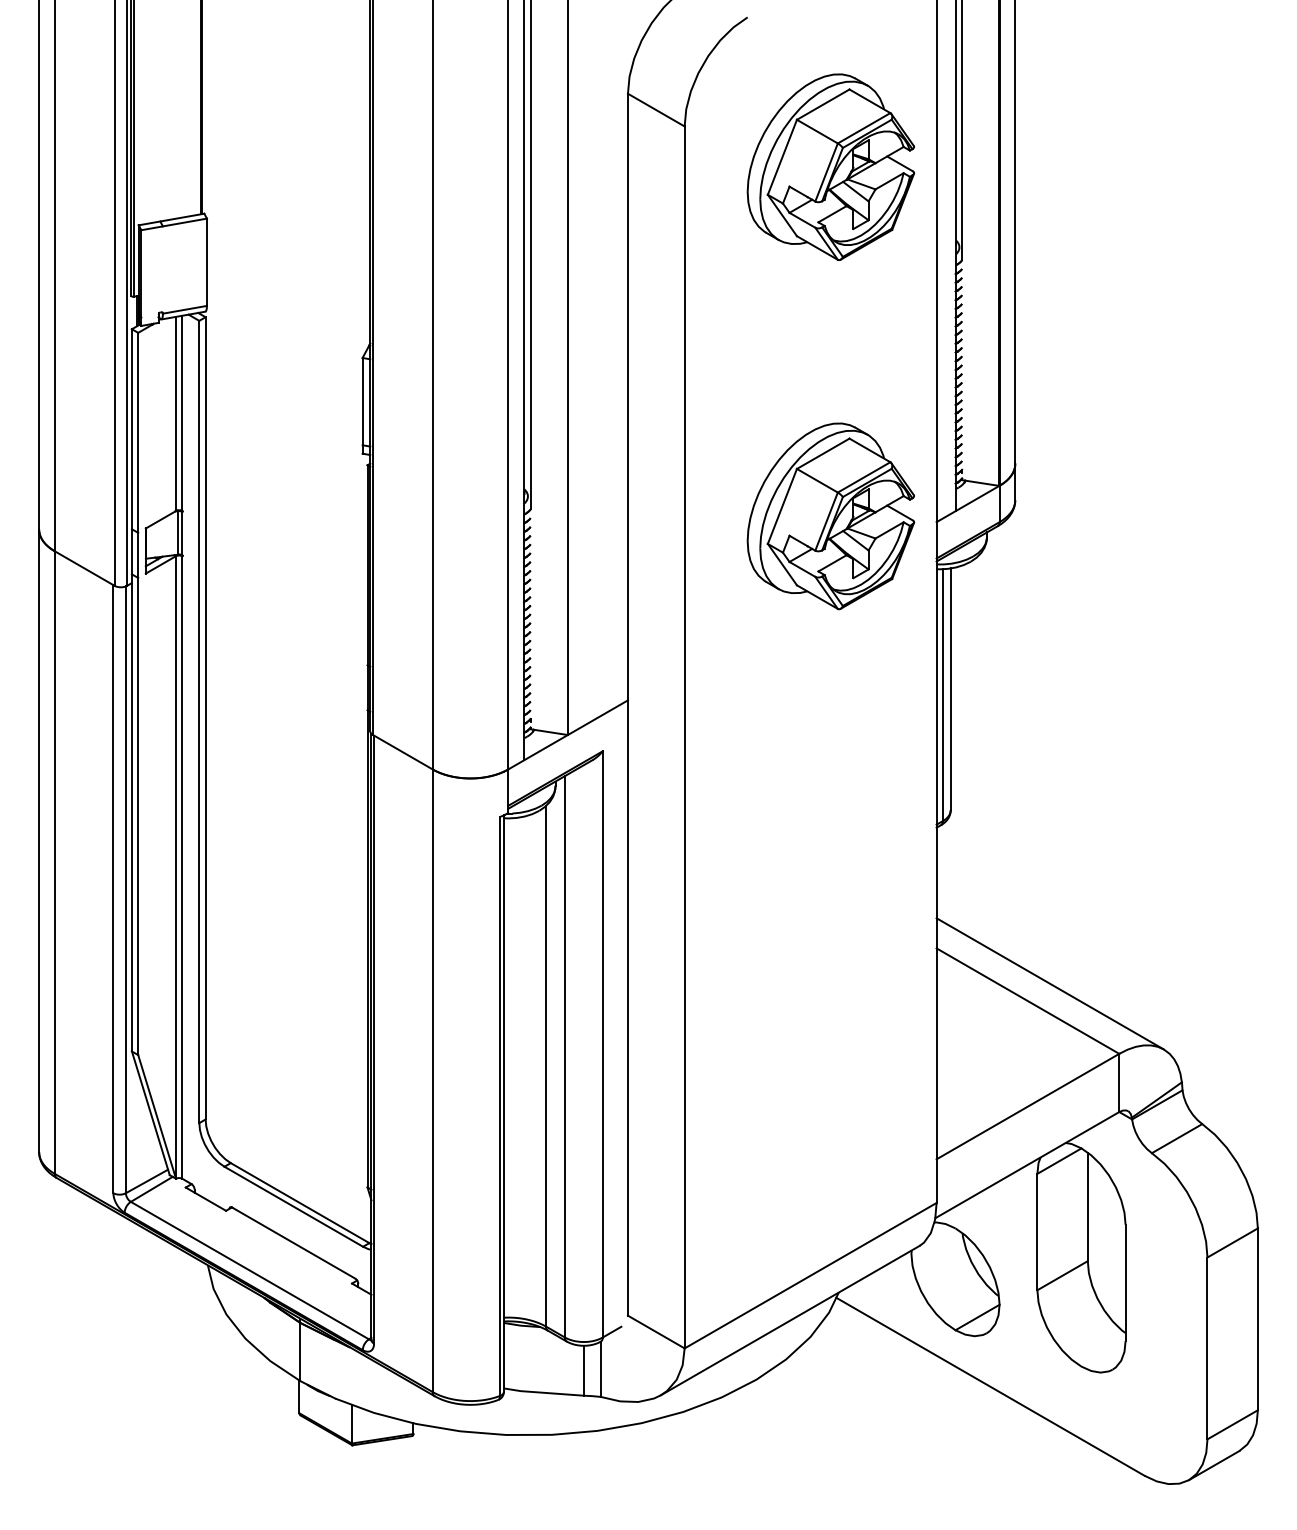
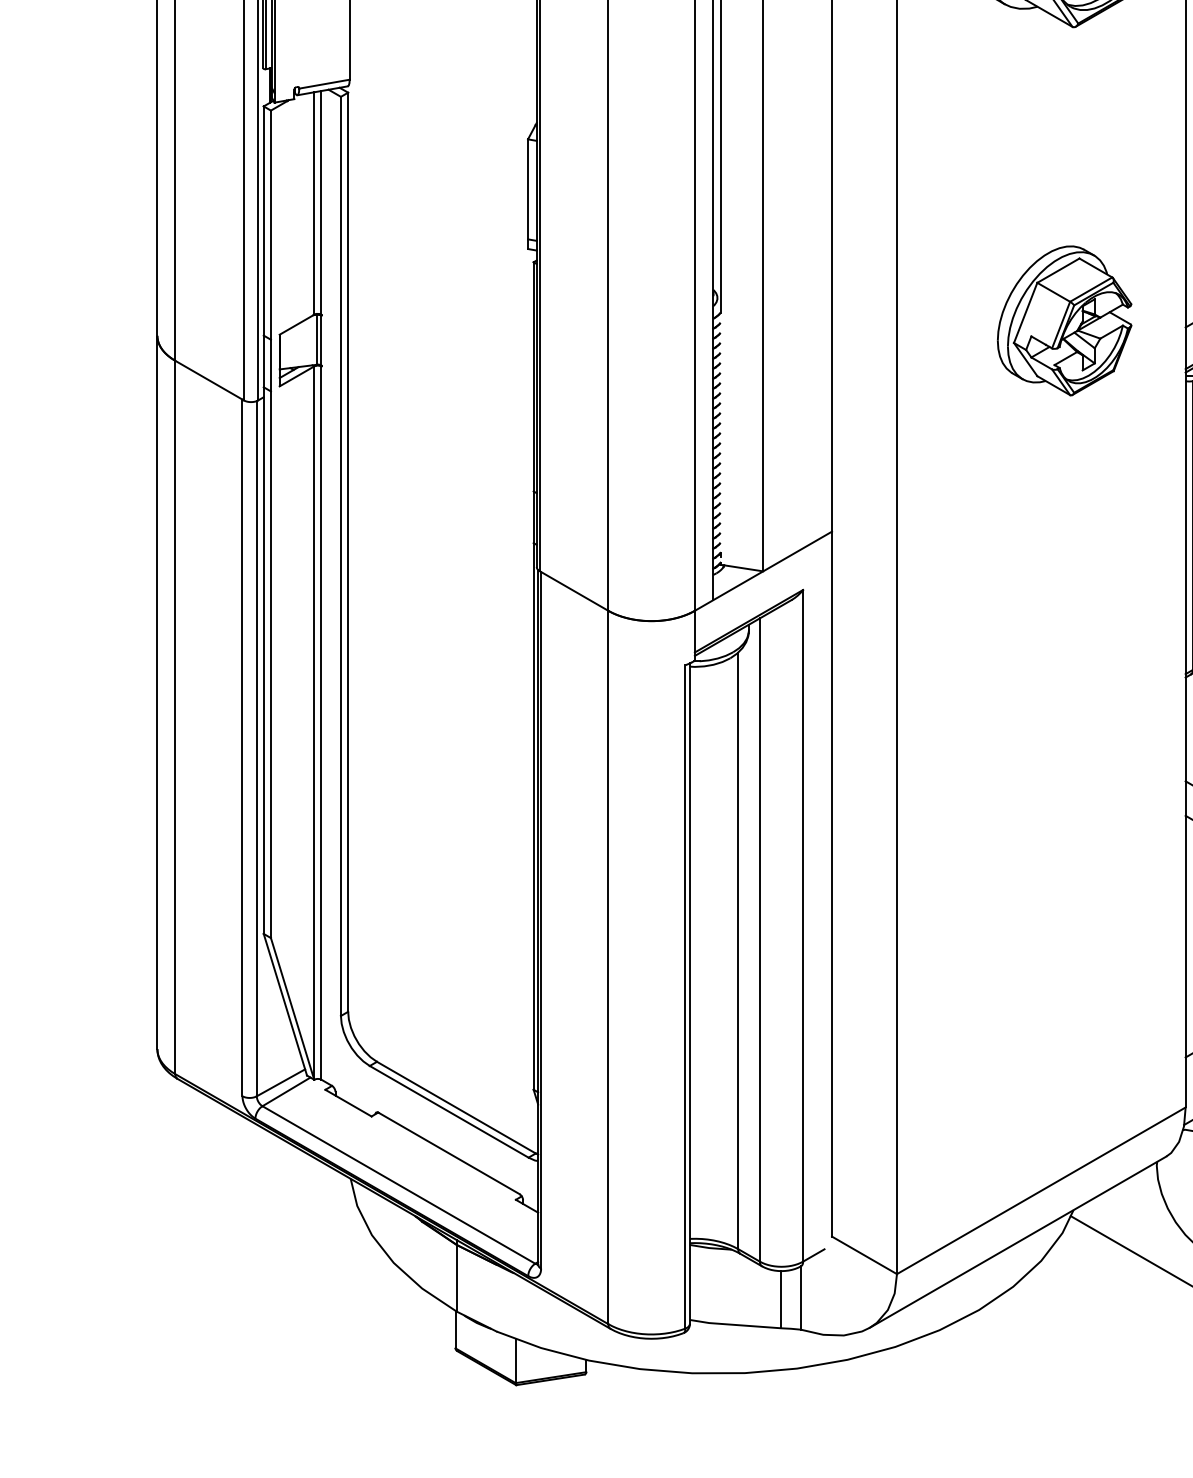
part: (830, 516) -> (1064, 320), size x0.7

